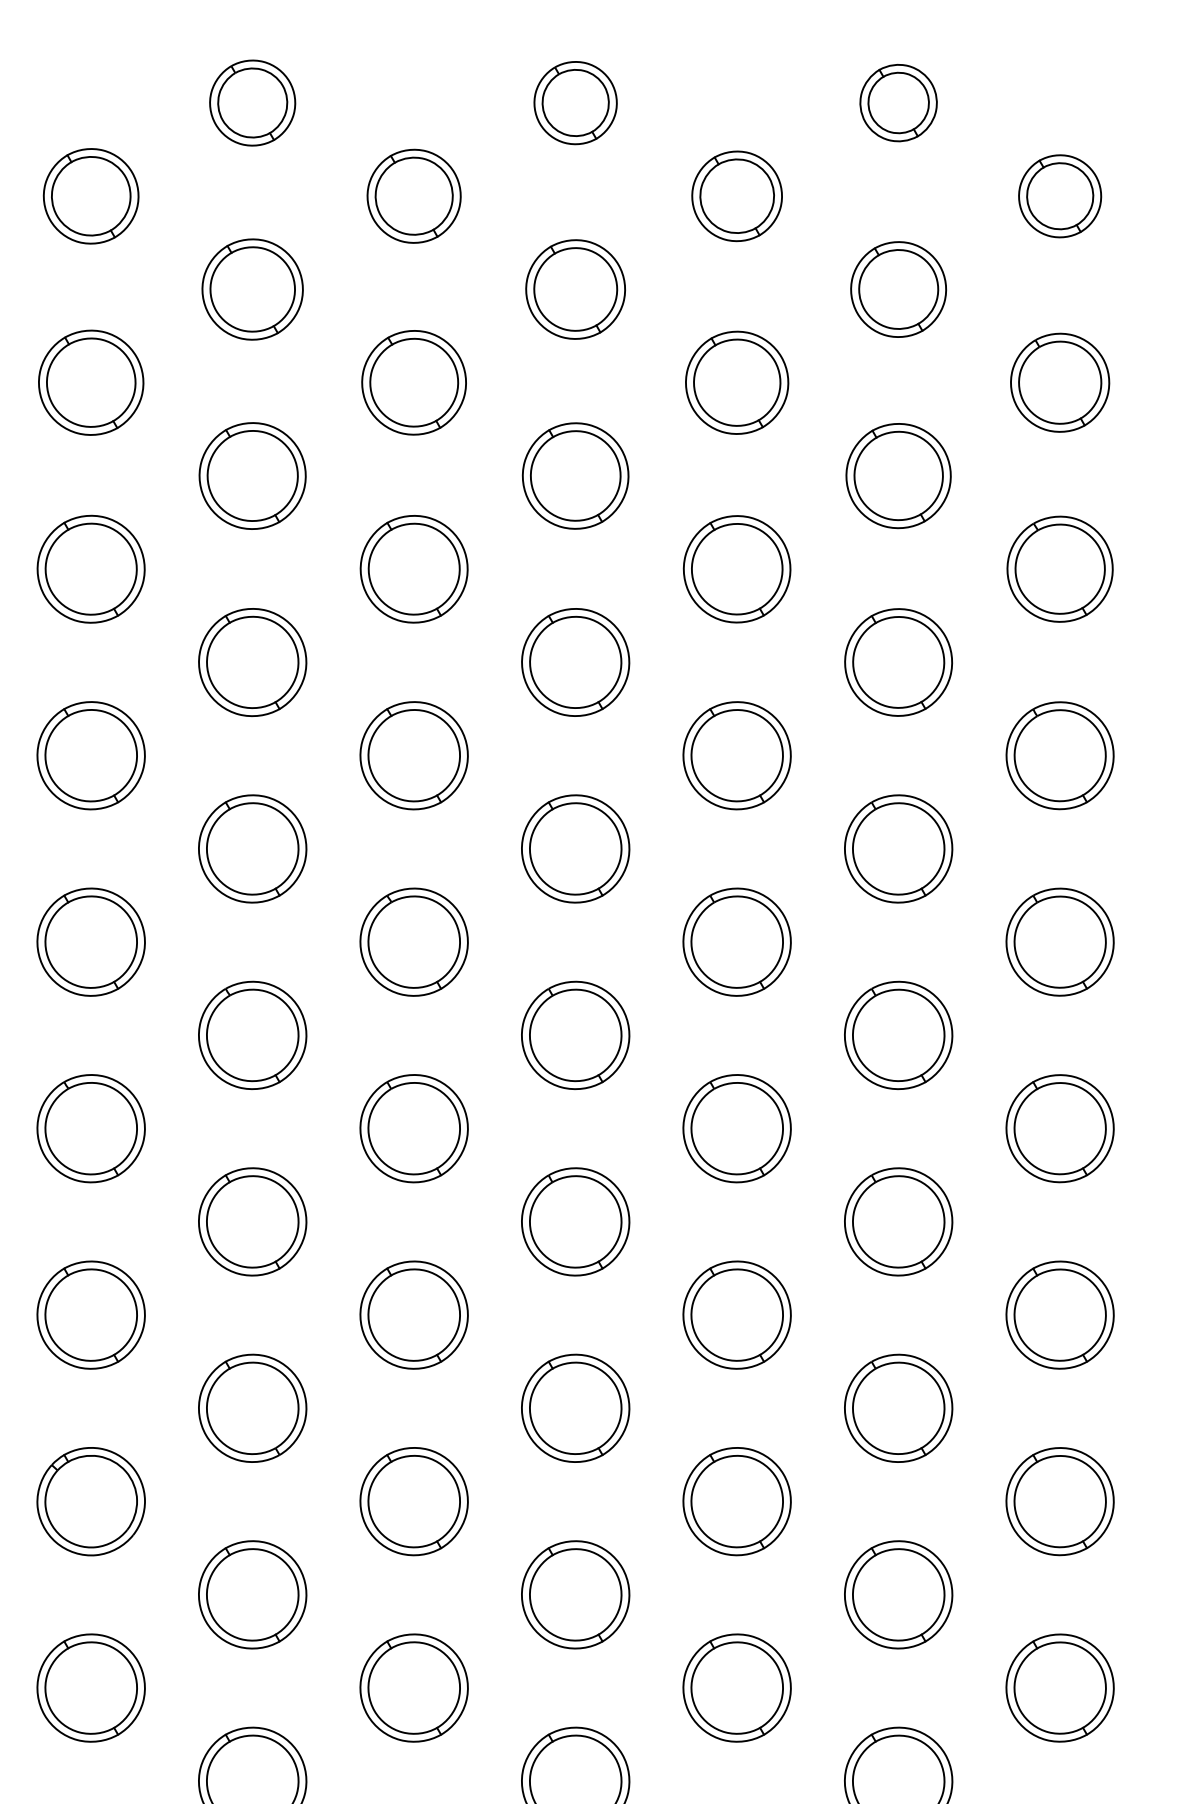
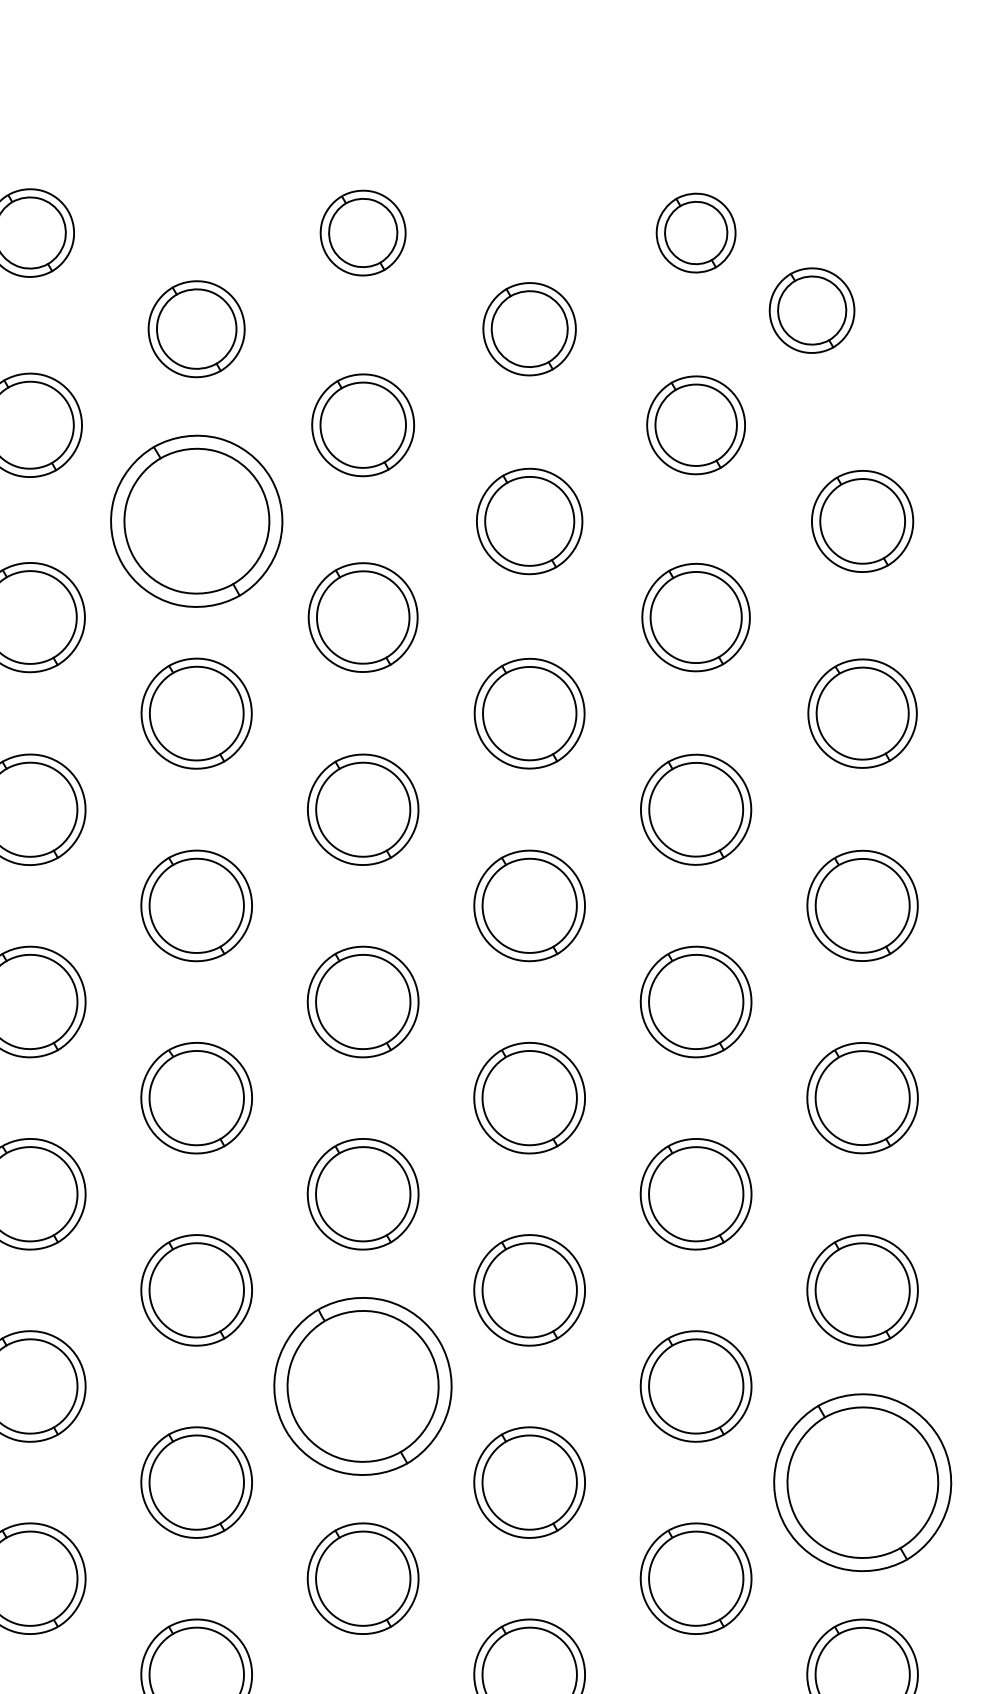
part: (1060, 196) -> (812, 310), moved
part: (413, 382) -> (195, 521), size x1.6
part: (575, 1221) -> (363, 1386), size x1.6
part: (1059, 1314) -> (861, 1481), size x1.6

